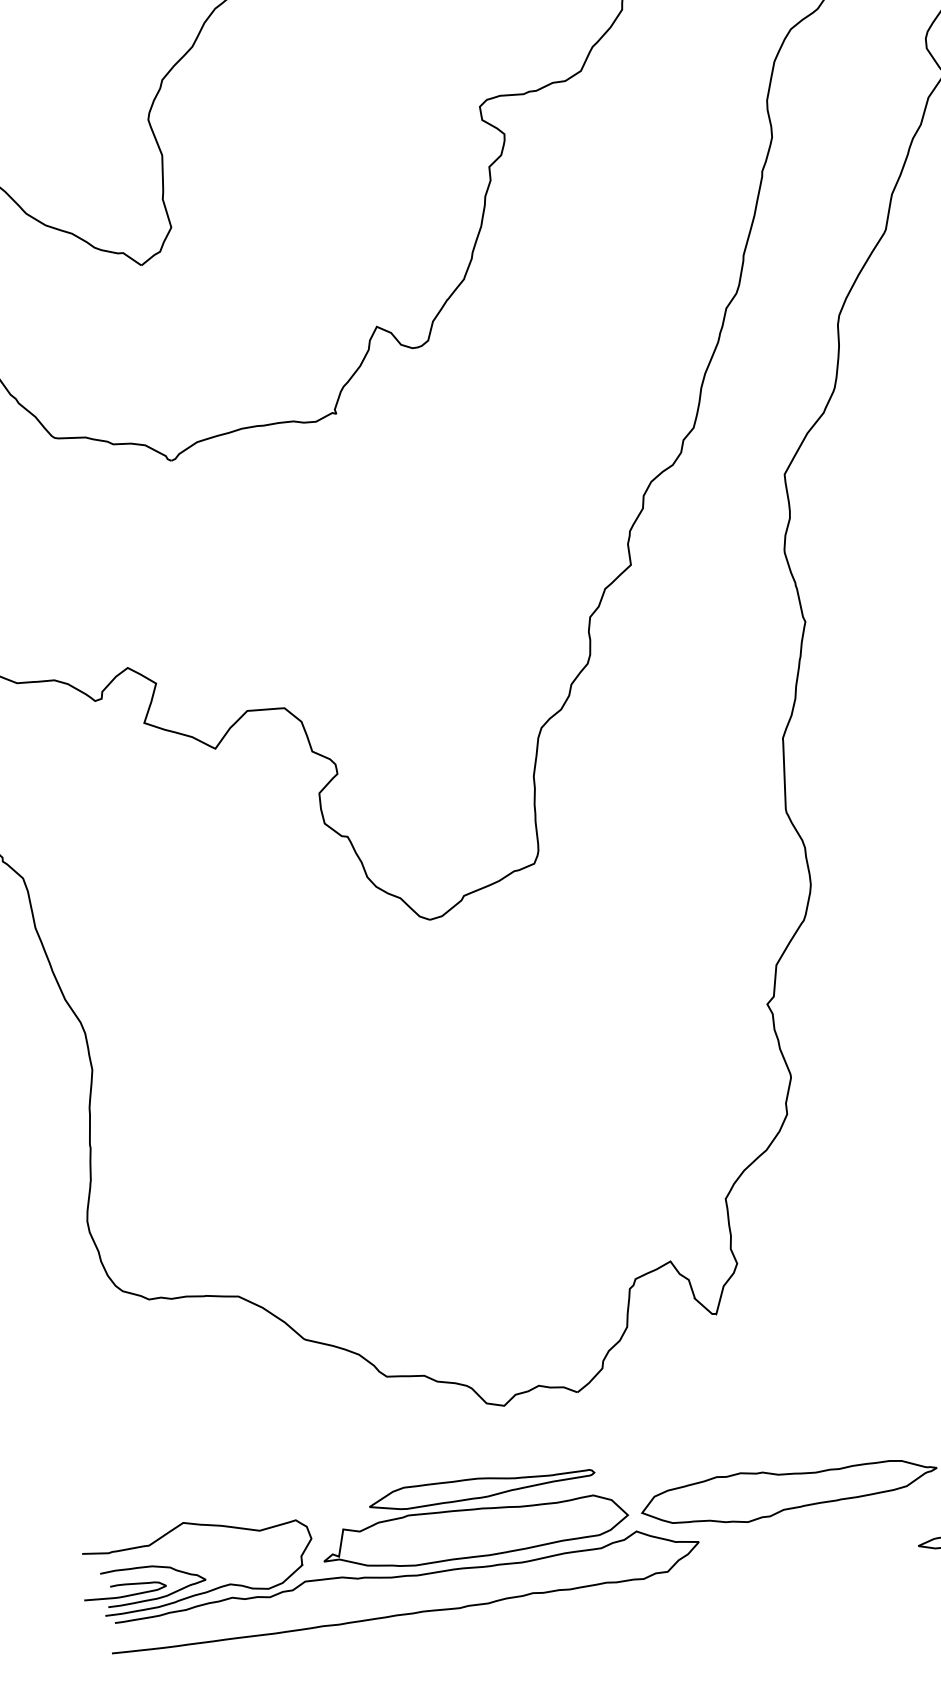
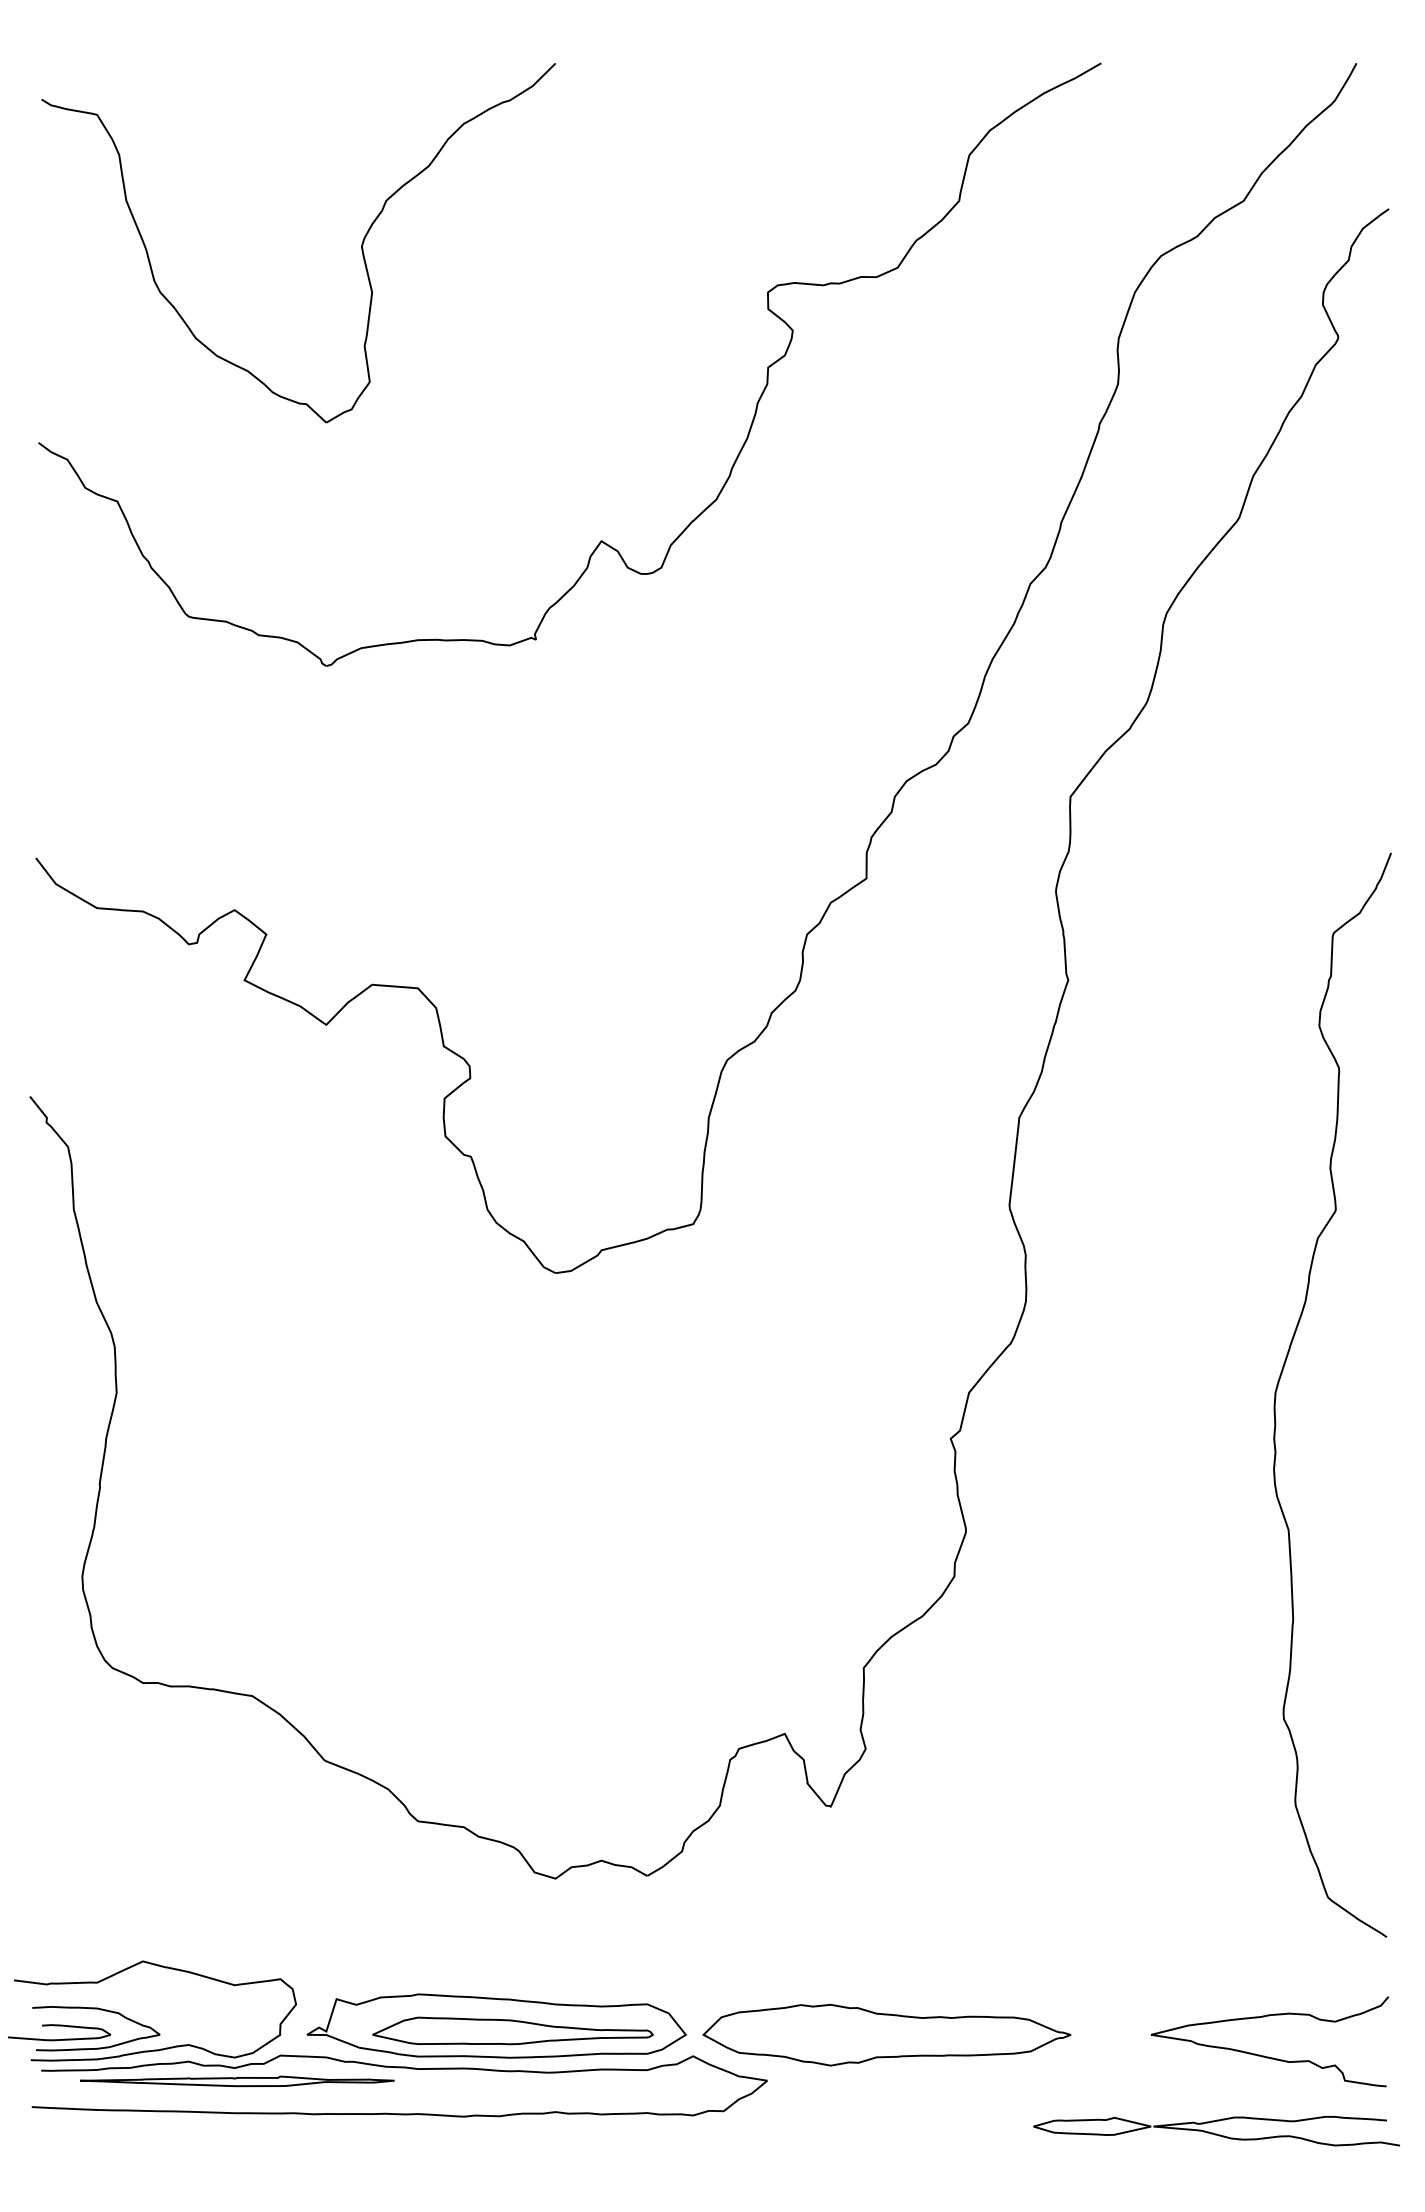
part: (481, 1486) -> (512, 2030), moved
part: (273, 1607) -> (237, 2081), added

